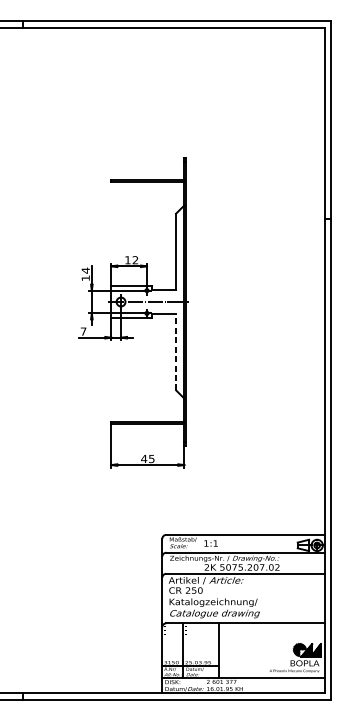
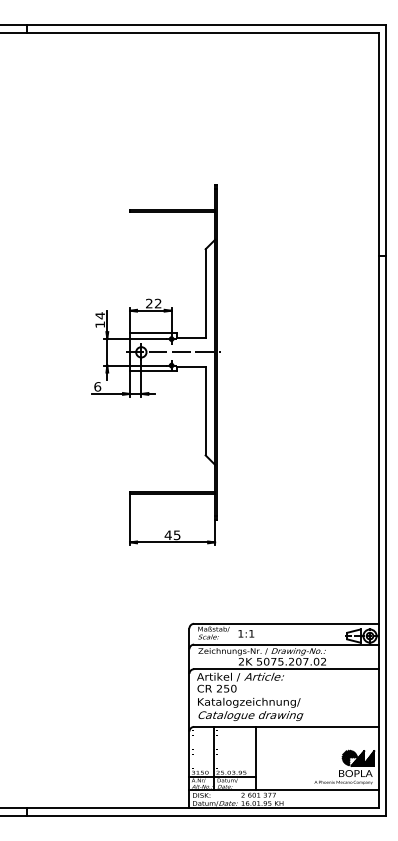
text: (128, 260) -> (149, 303), 12 -> 22
text: (83, 331) -> (97, 386), 7 -> 6
line: (176, 351) -> (205, 410), dashed -> solid

